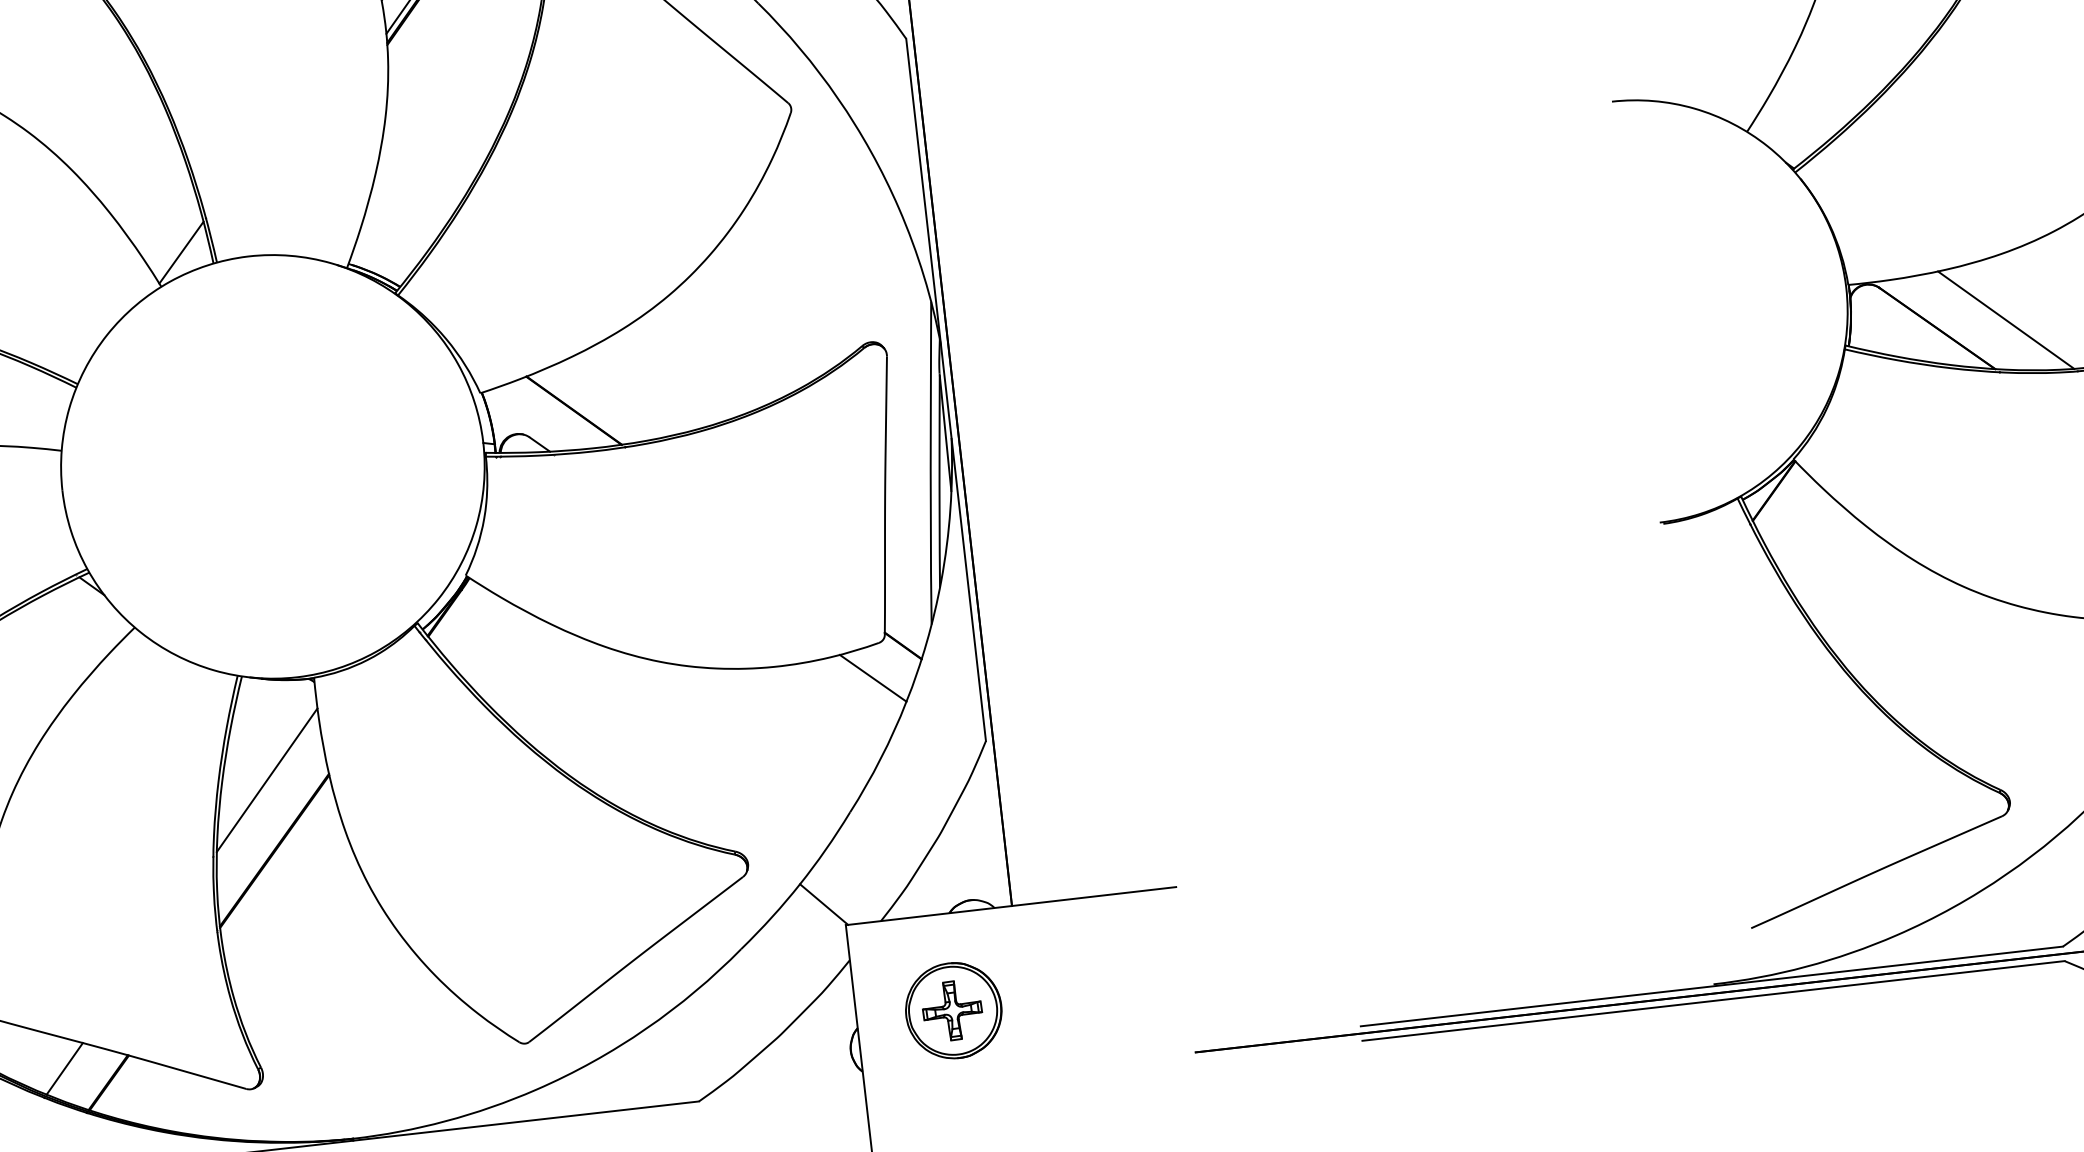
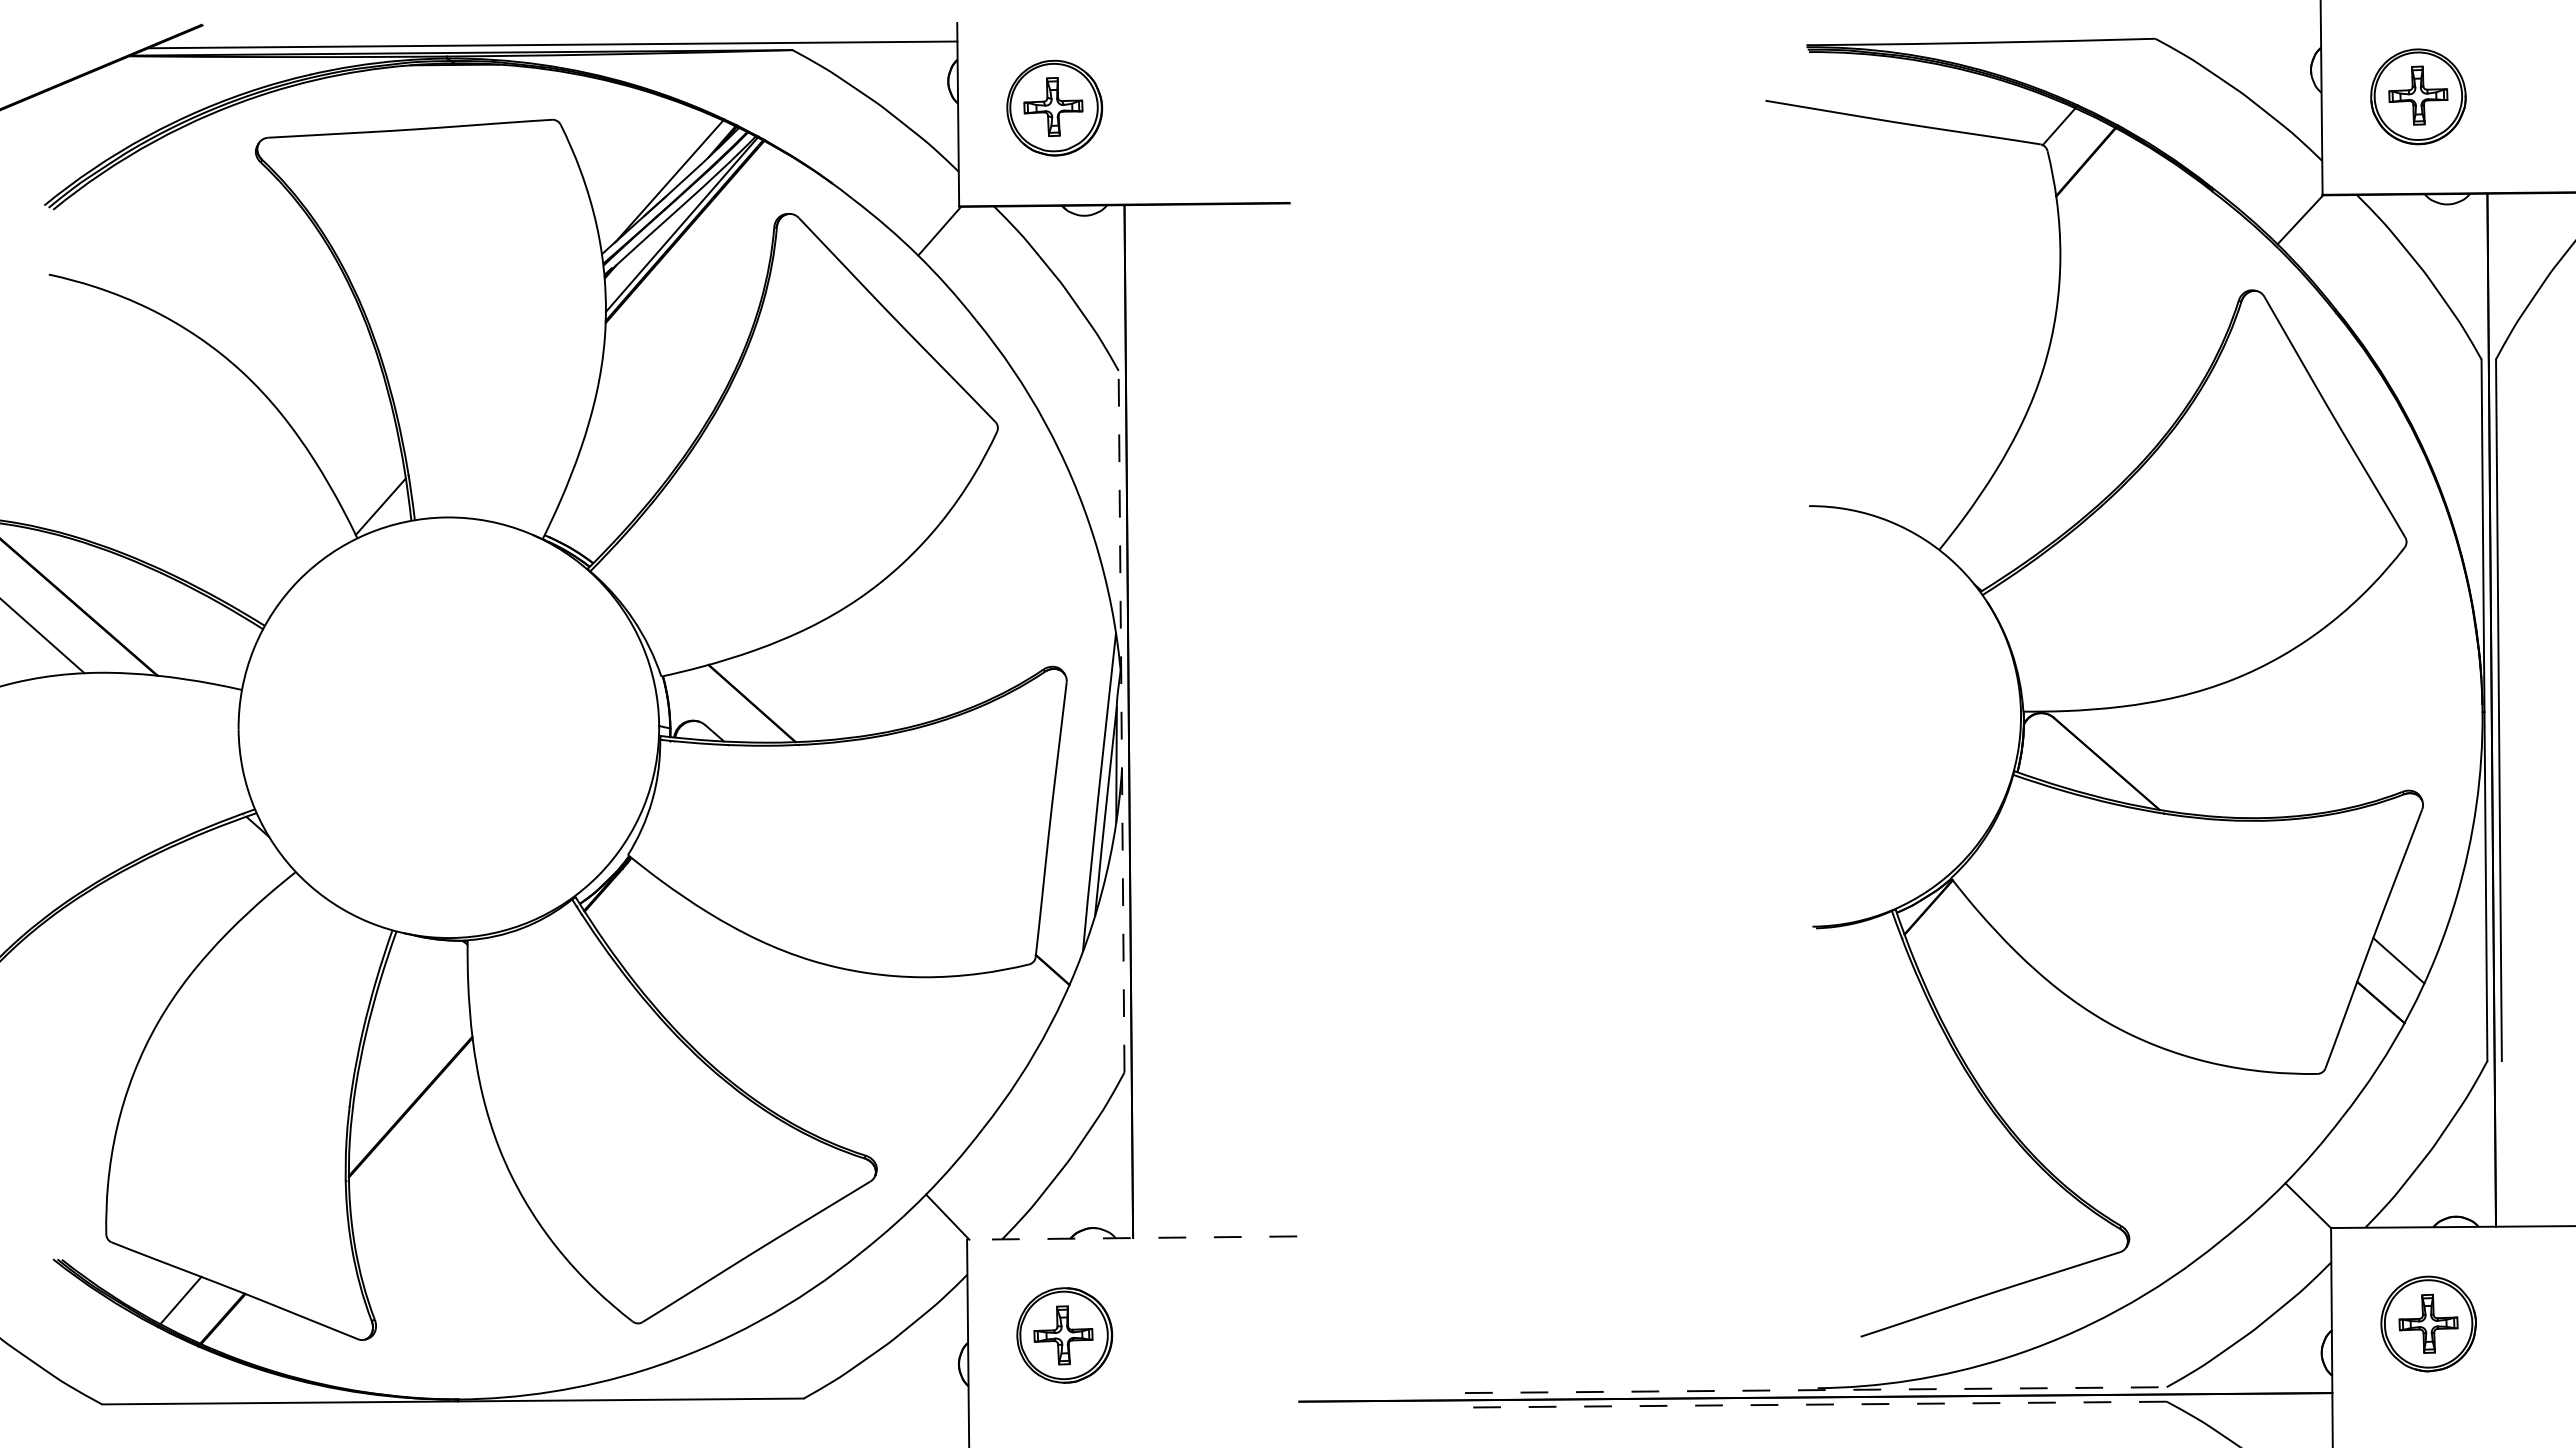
line: (2006, 319) -> (2175, 762), removed
line: (945, 389) -> (1121, 721), solid -> dashed
line: (872, 678) -> (1019, 998), removed
line: (266, 780) -> (410, 1036), removed
line: (1010, 906) -> (1131, 1238), solid -> dashed
line: (1711, 986) -> (1815, 1390), solid -> dashed
line: (1713, 1000) -> (1815, 1404), solid -> dashed

